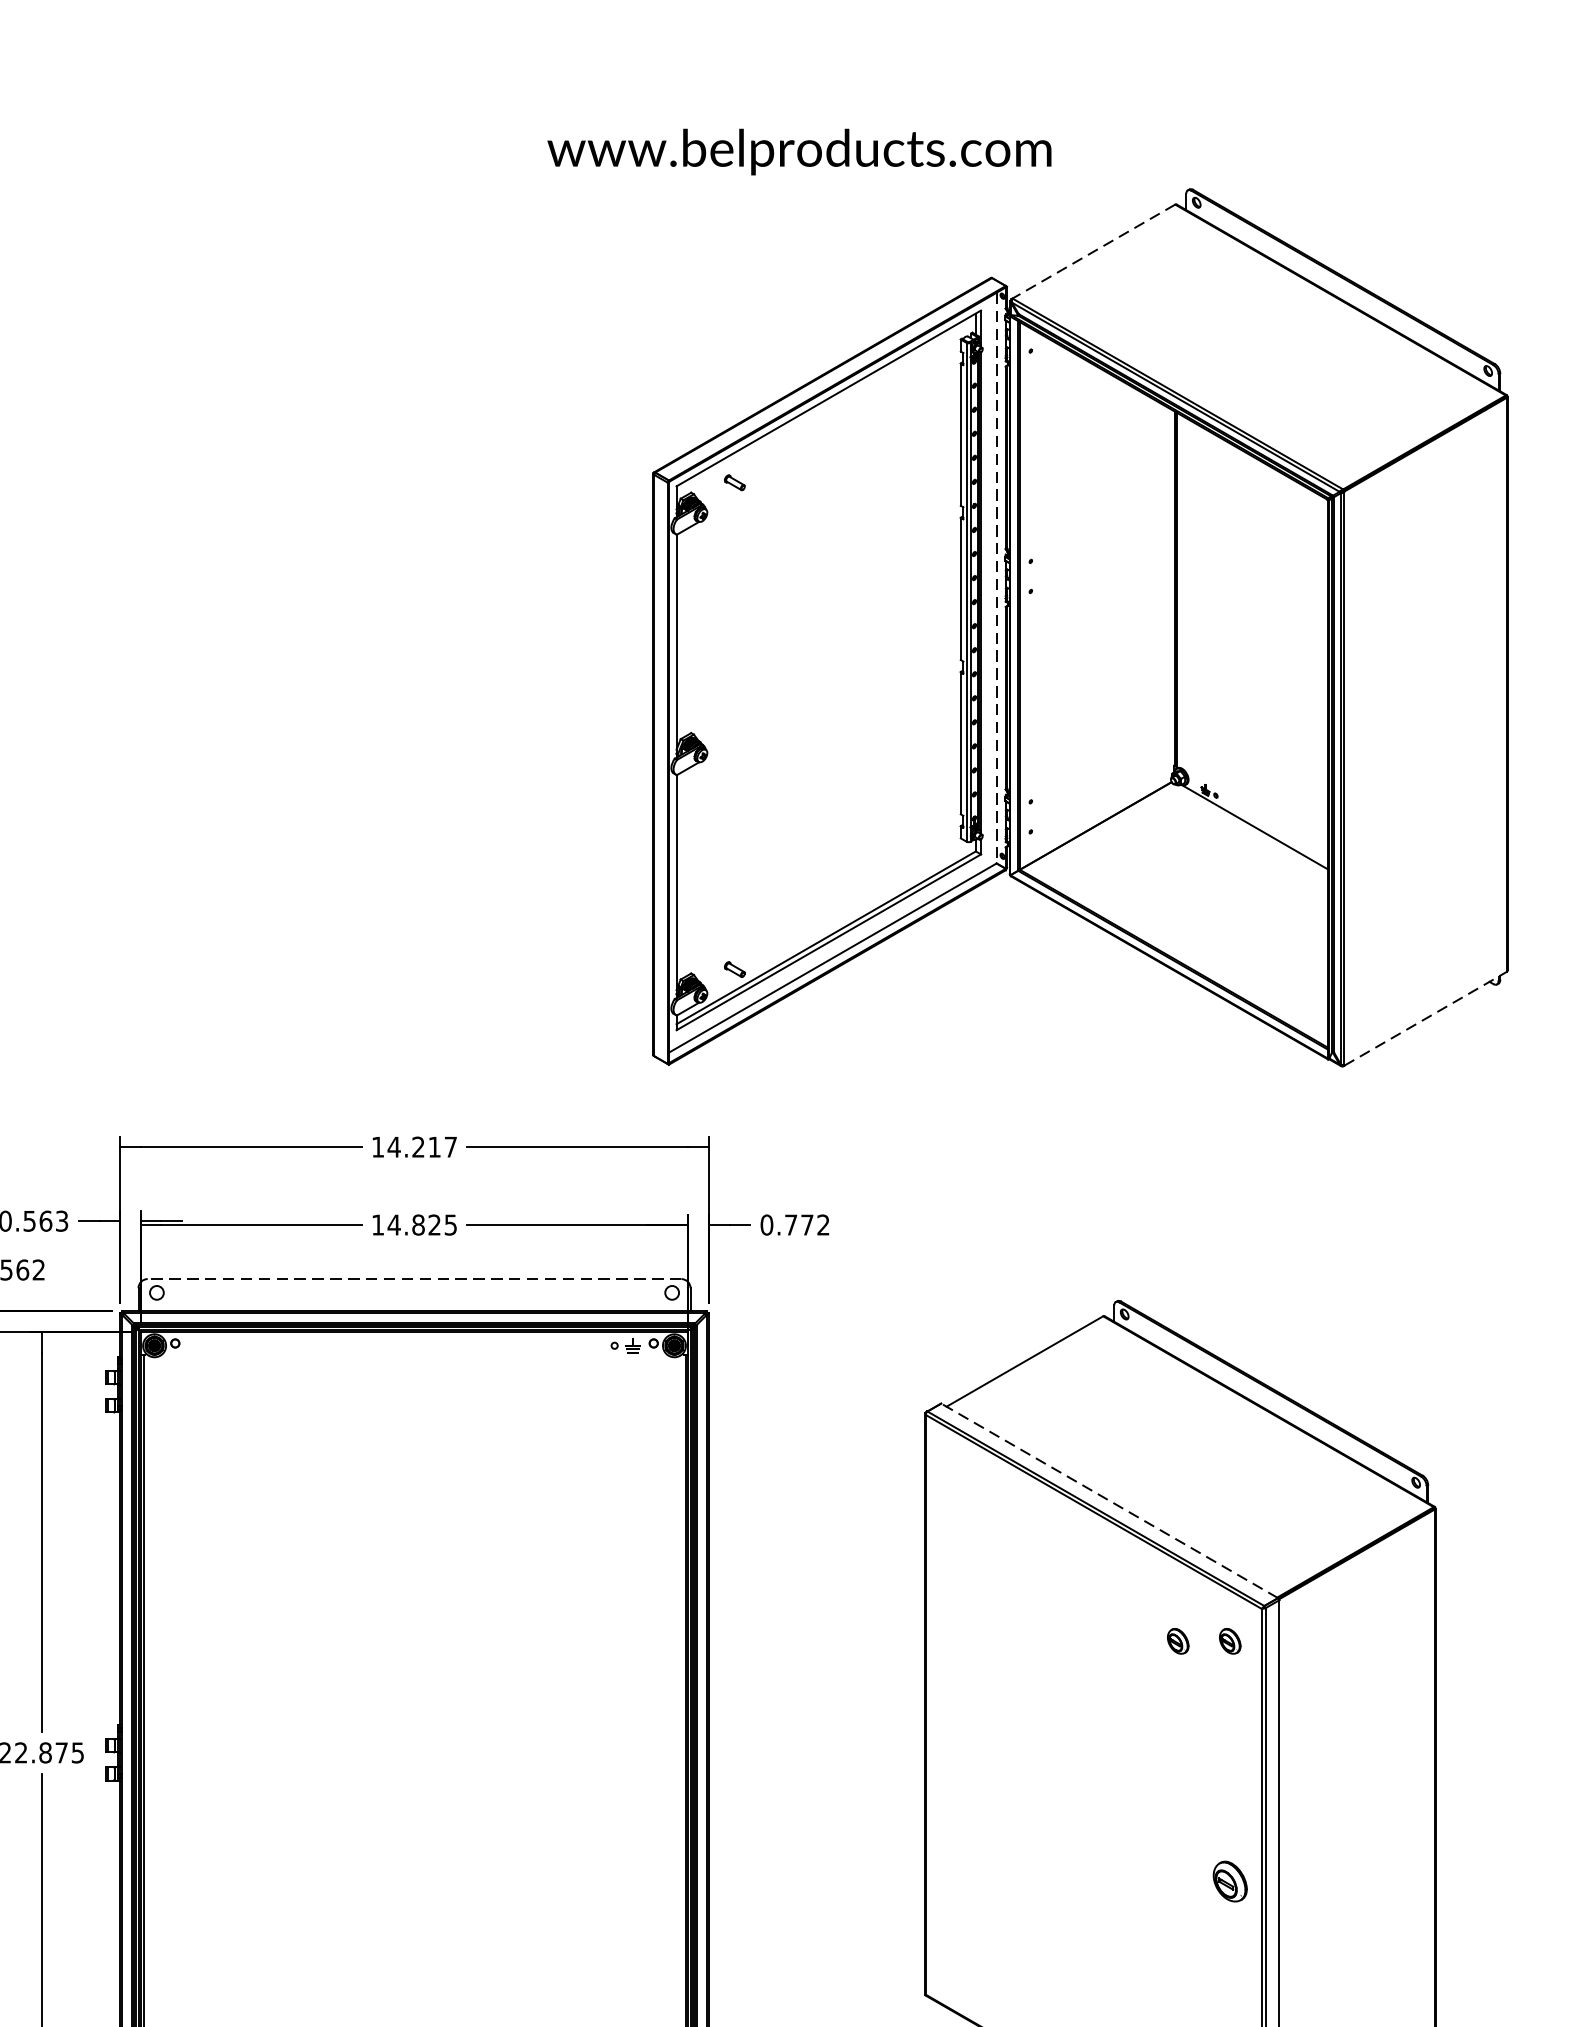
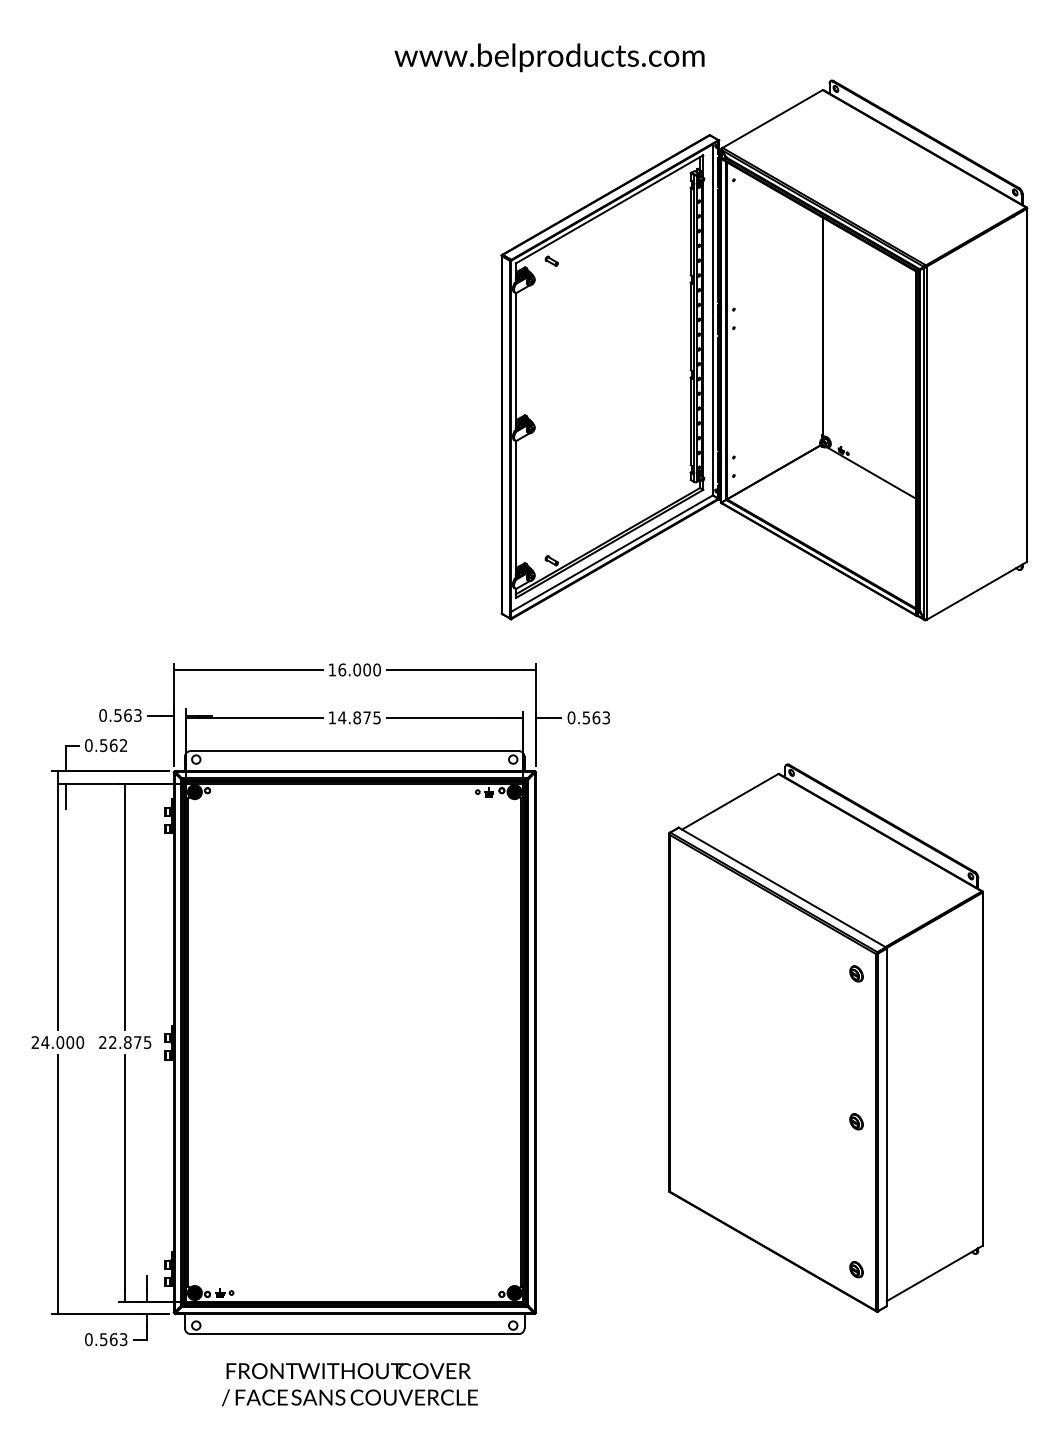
text: (799, 151) -> (549, 57), moved
line: (1093, 252) -> (772, 119), dashed -> solid
line: (996, 577) -> (712, 319), dashed -> solid
line: (1425, 1018) -> (976, 590), dashed -> solid
text: (422, 1146) -> (359, 669), 14.217 -> 16.000
text: (433, 1224) -> (366, 717), 14.825 -> 14.875
text: (805, 1224) -> (595, 717), 0.772 -> 0.563
line: (414, 1279) -> (354, 751), dashed -> solid
line: (1109, 1500) -> (782, 887), dashed -> solid
part: (1178, 1640) -> (824, 973), removed
part: (1230, 1881) -> (856, 1121), size x0.62

